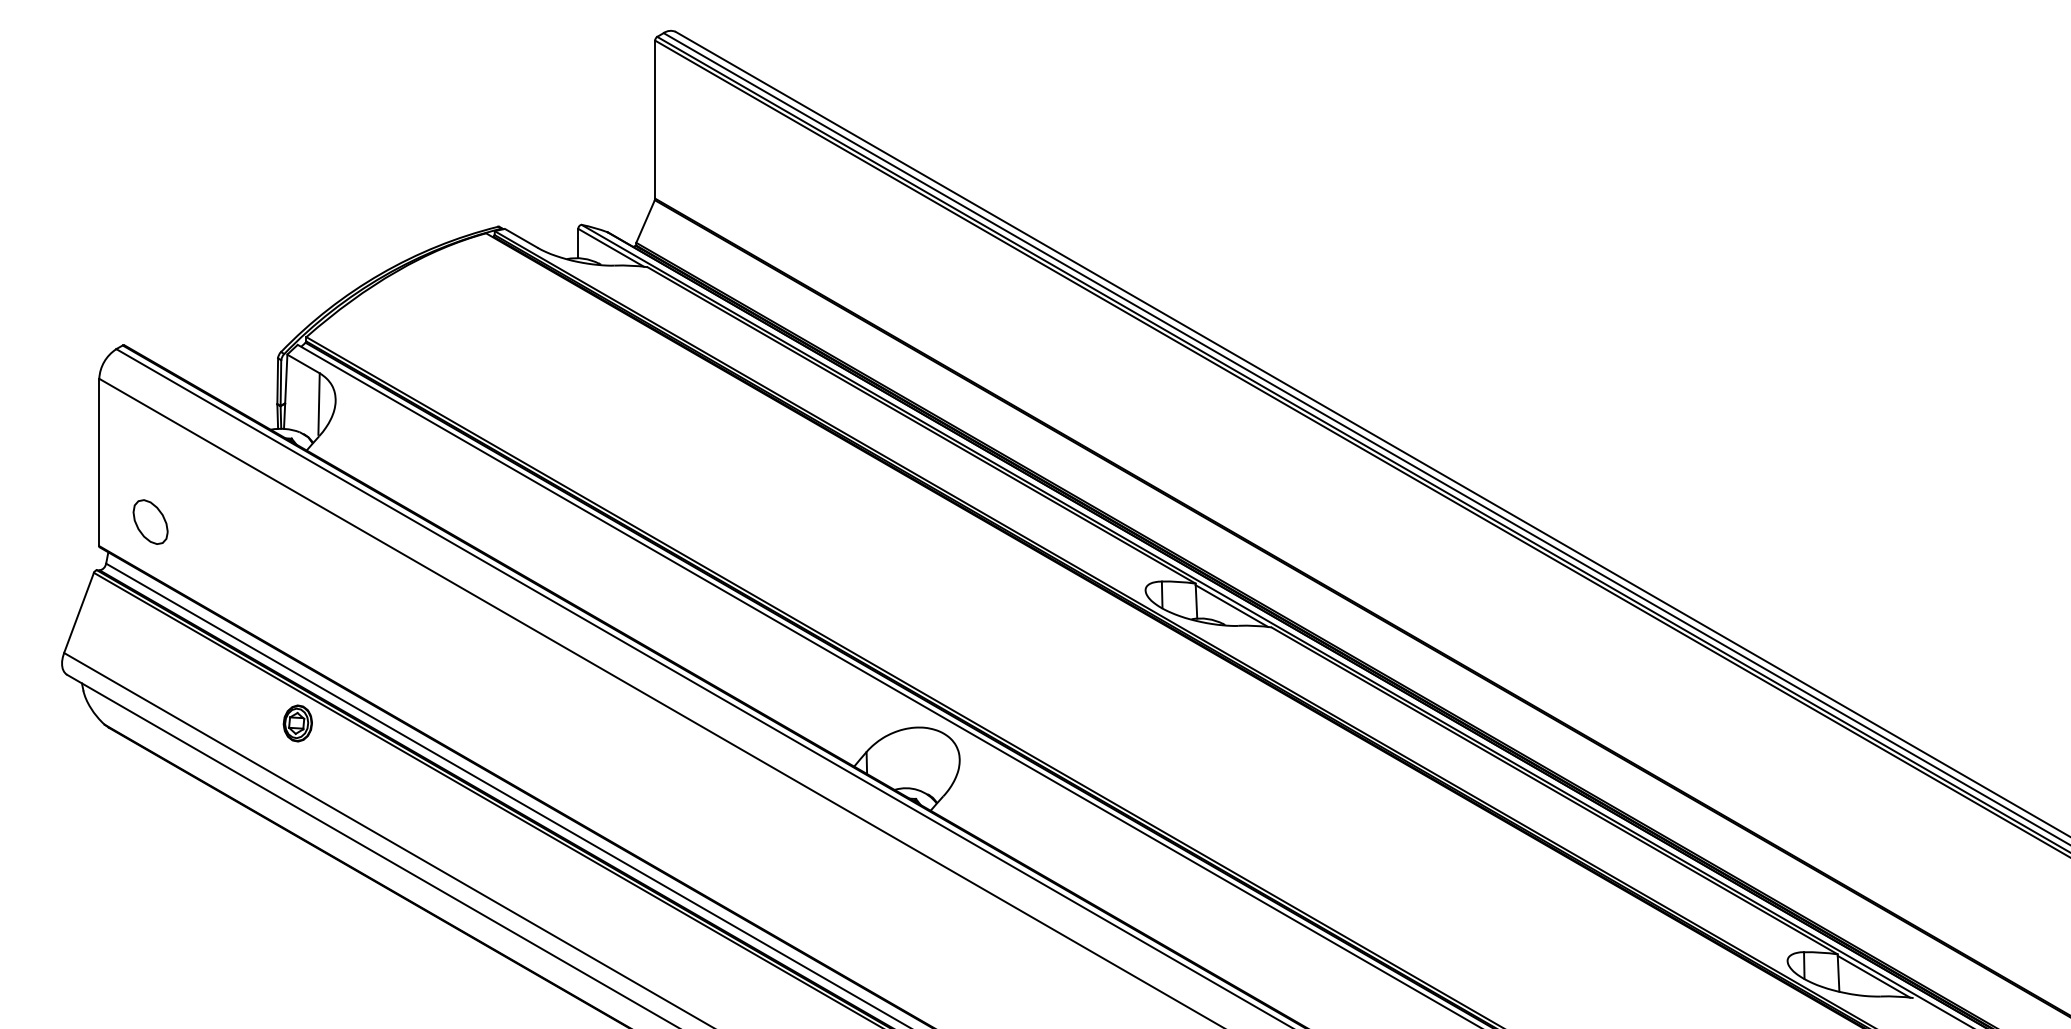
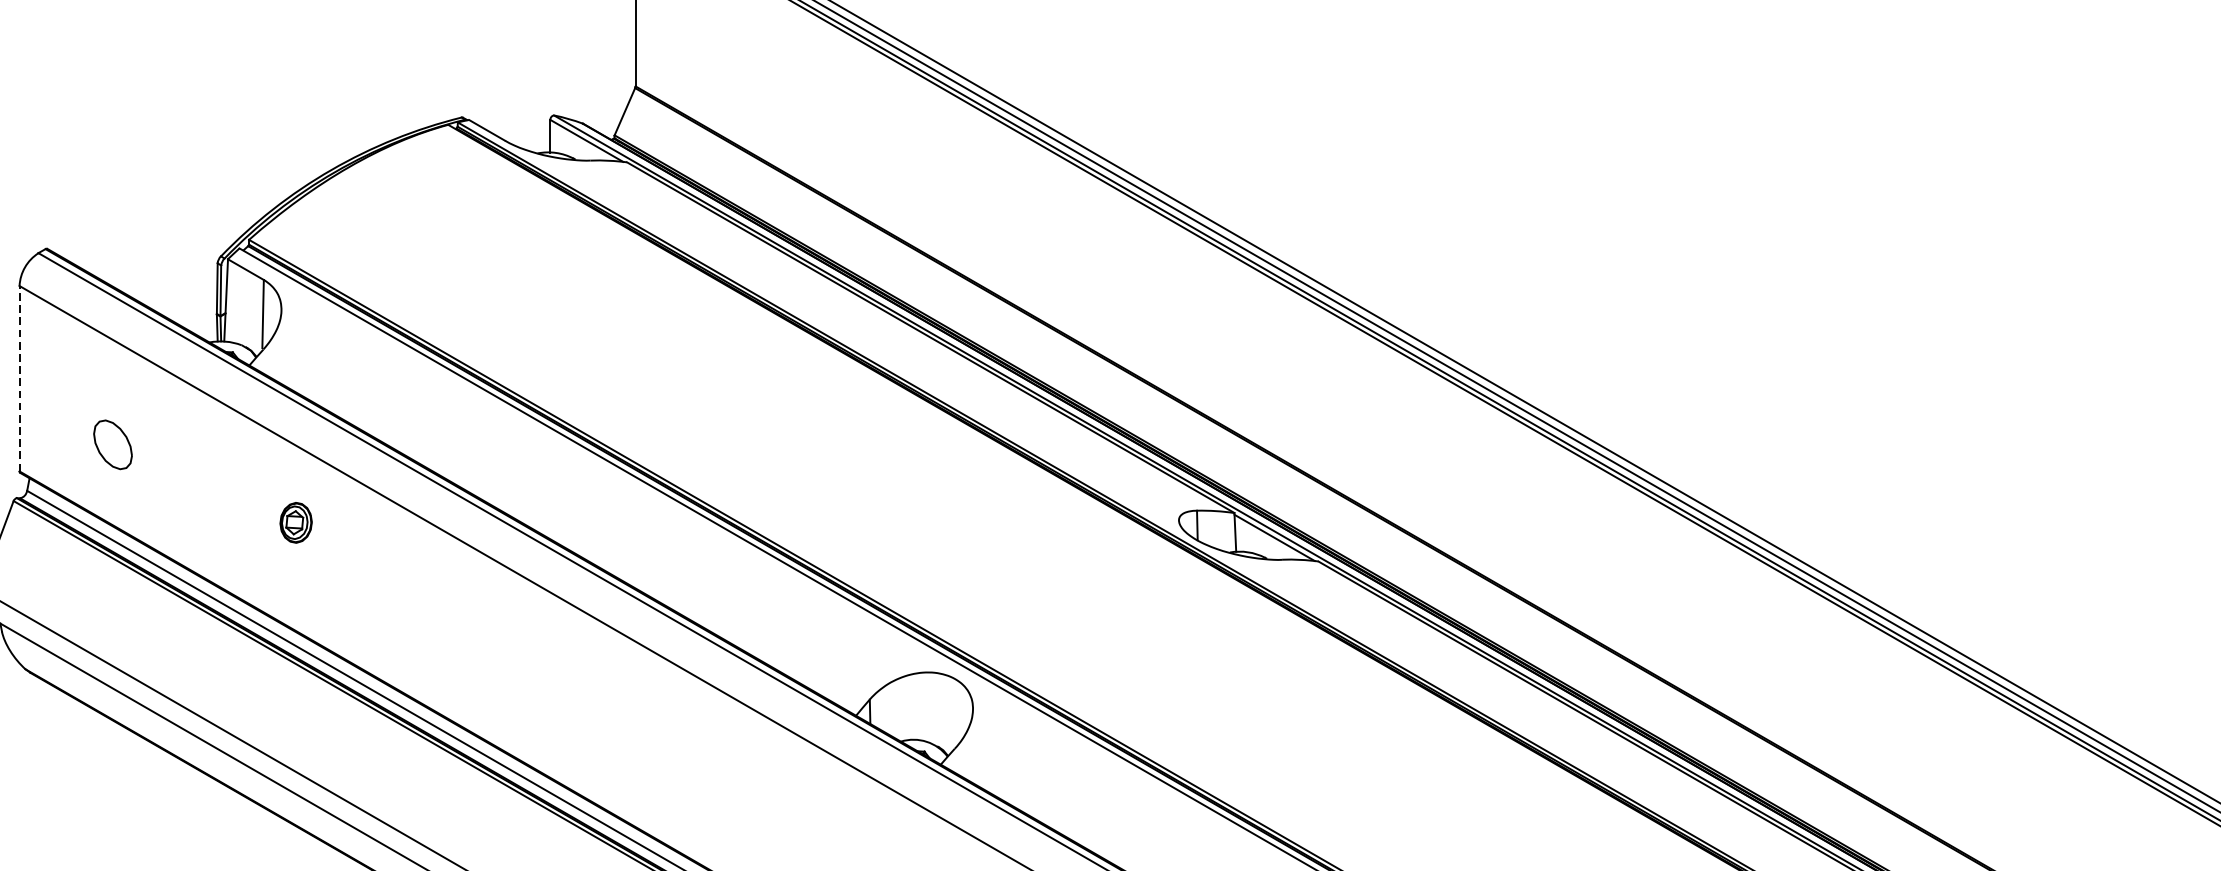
line: (99, 462) -> (19, 378), solid -> dashed
part: (150, 521) -> (112, 444), moved
part: (297, 723) -> (295, 522), moved

